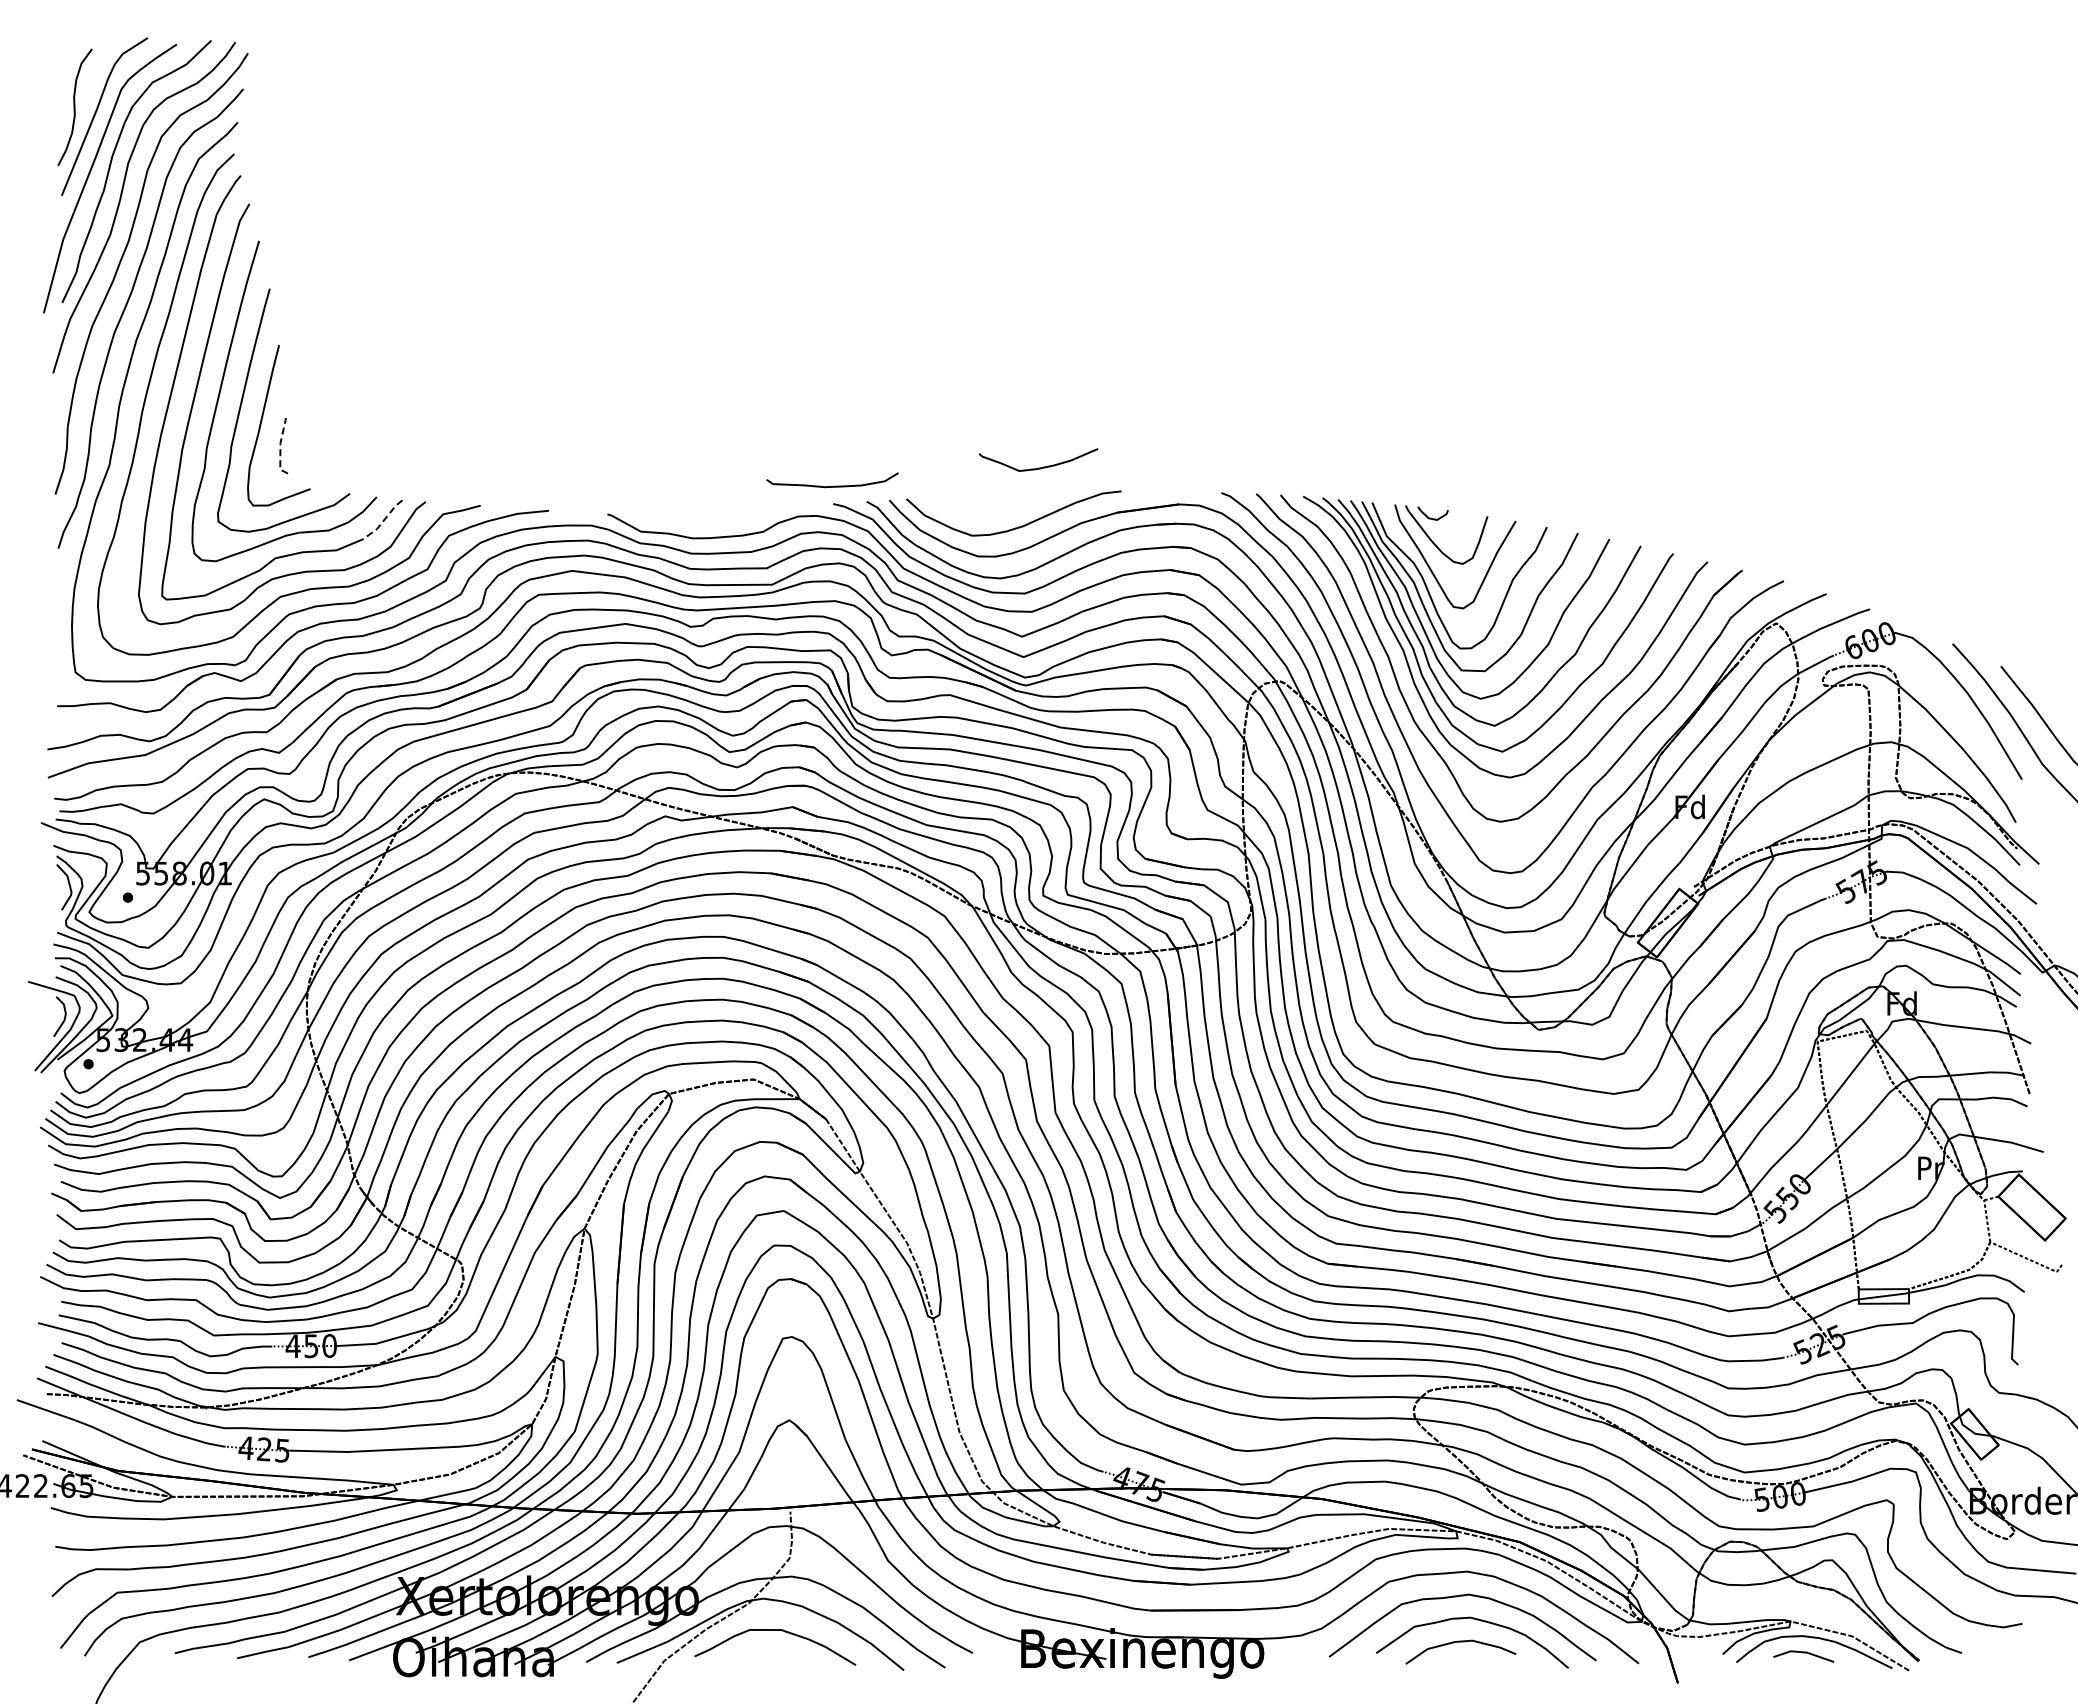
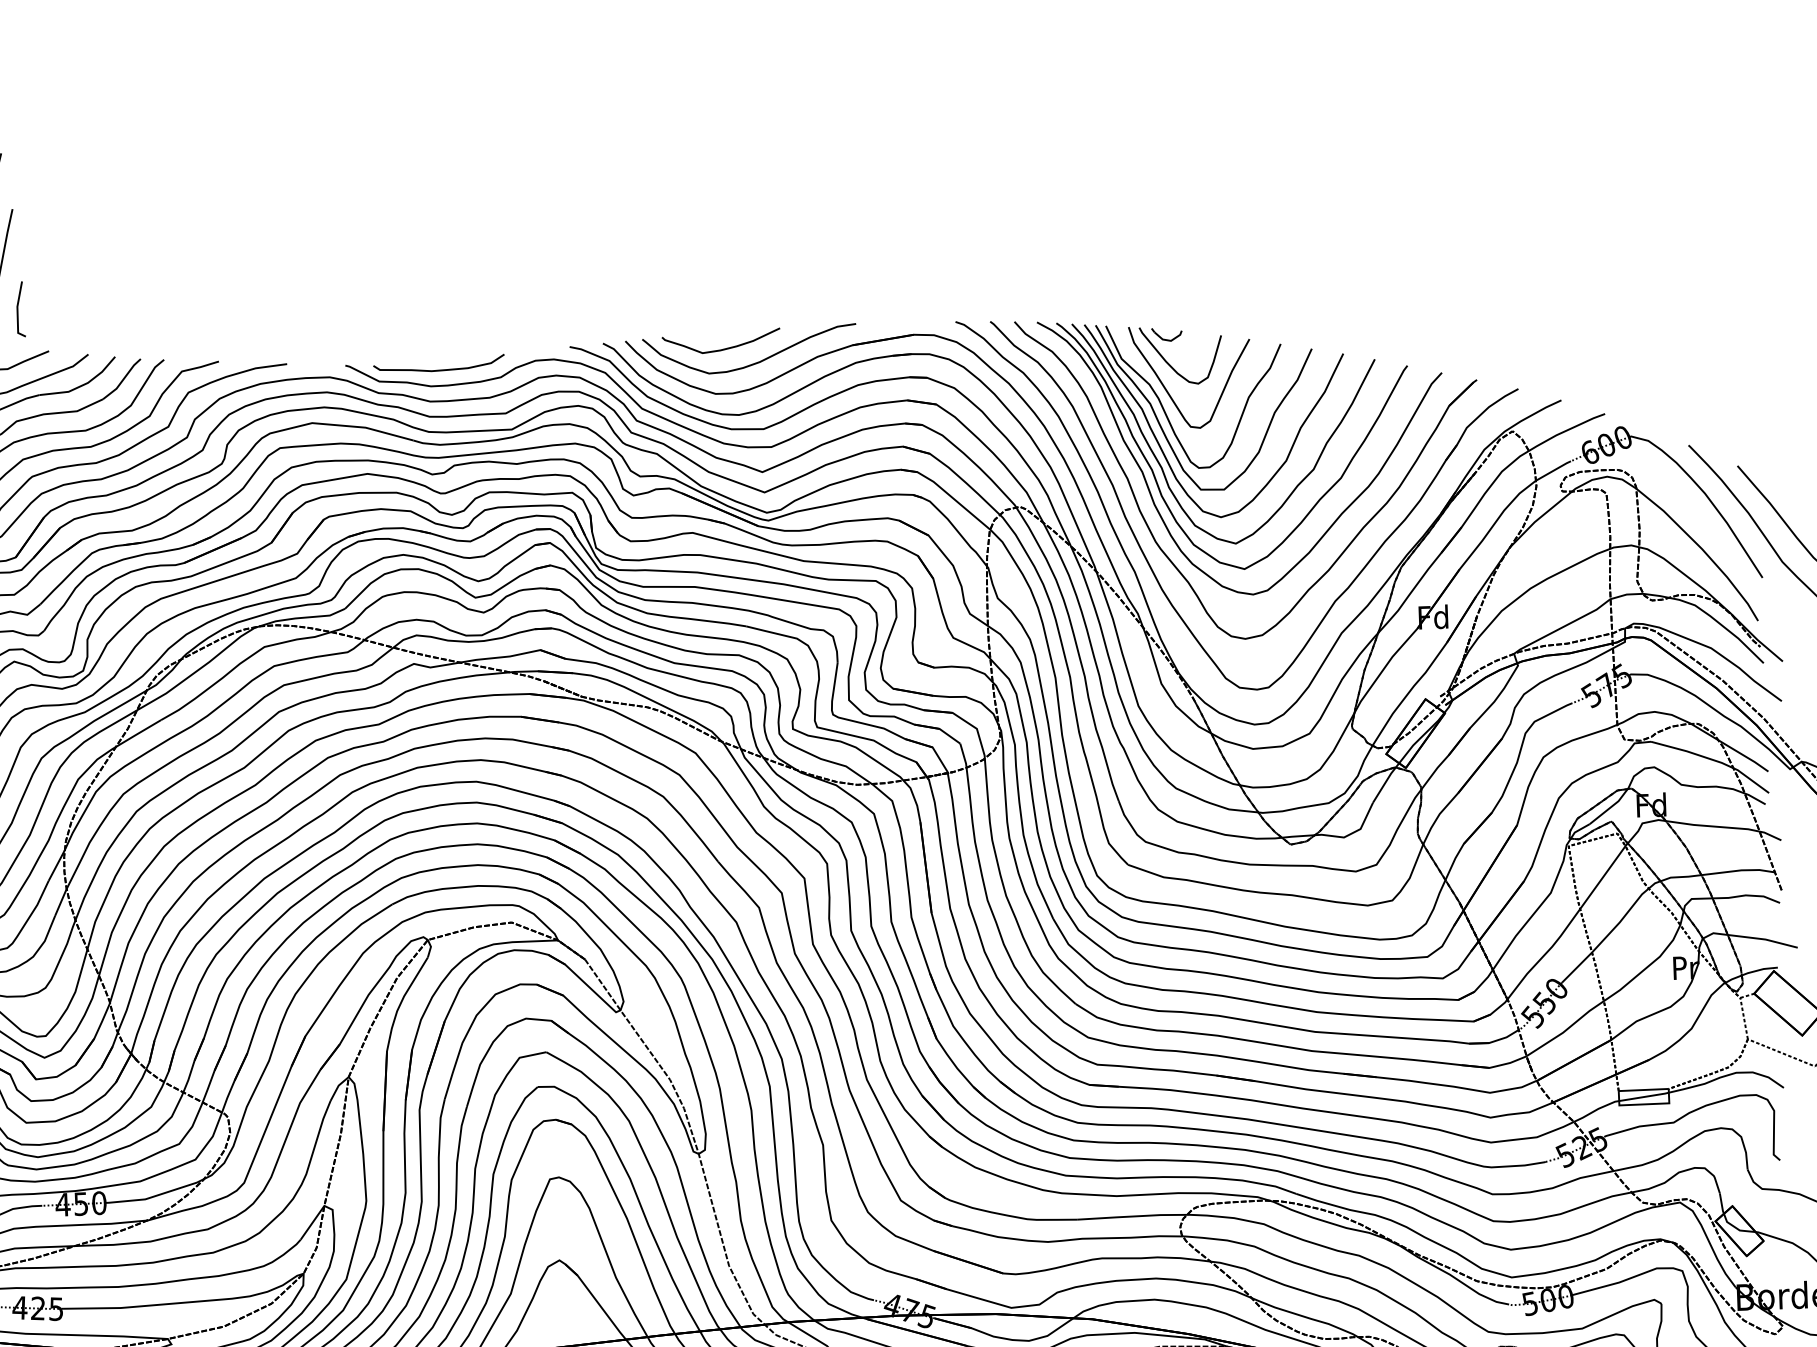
line: (280, 448) -> (17, 311), dashed -> solid
curve: (1038, 467) -> (721, 348), moved
curve: (833, 485) -> (440, 369), moved
line: (383, 520) -> (122, 379), dashed -> solid

